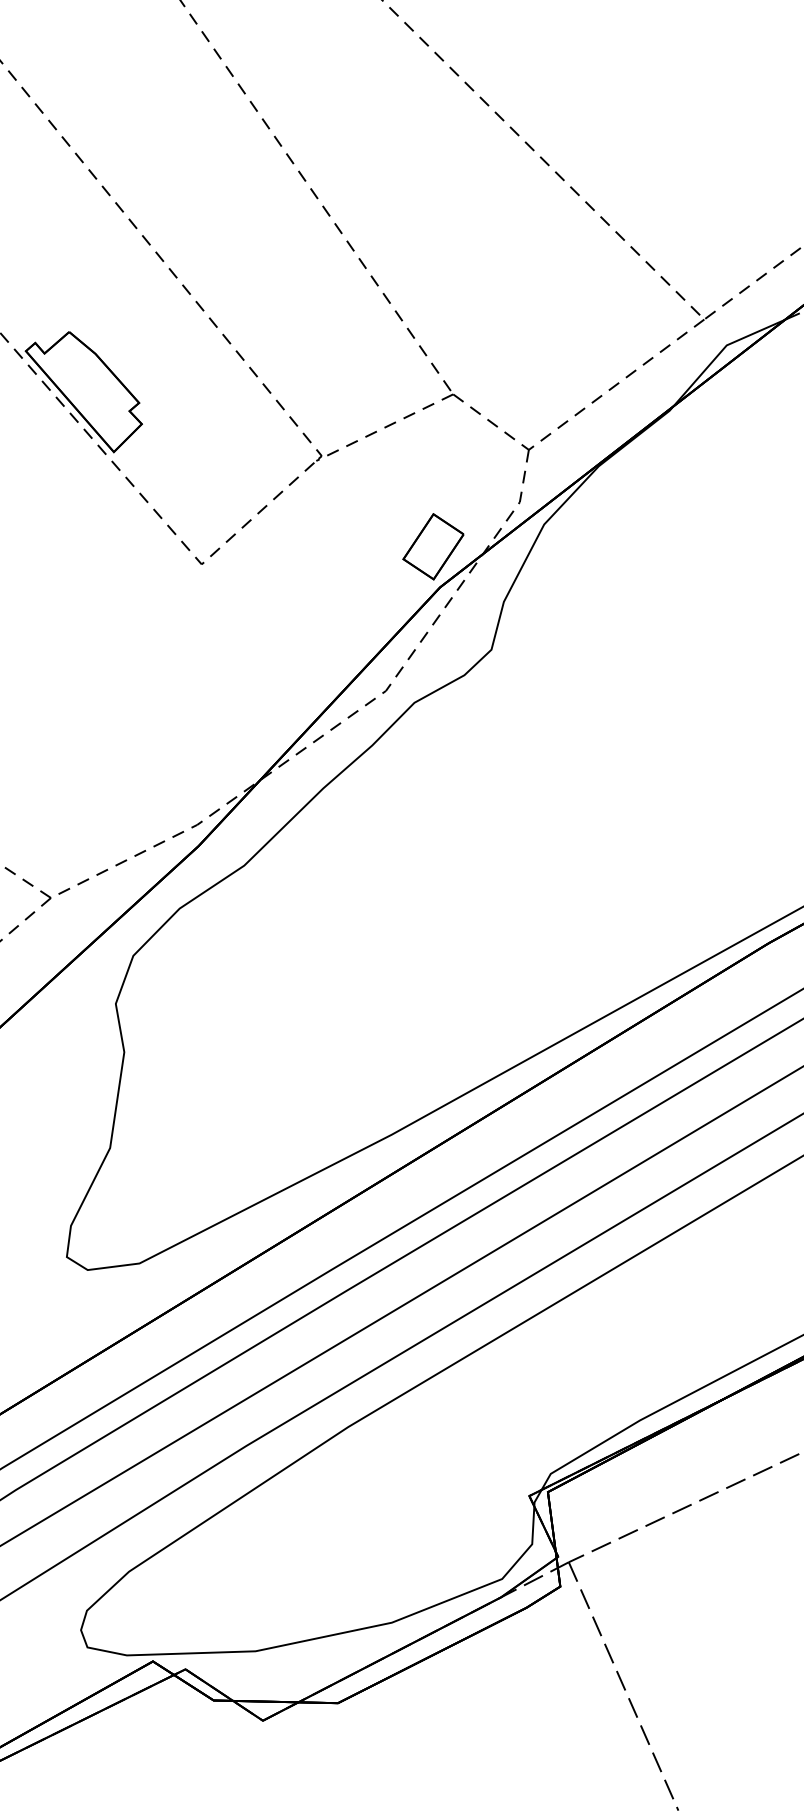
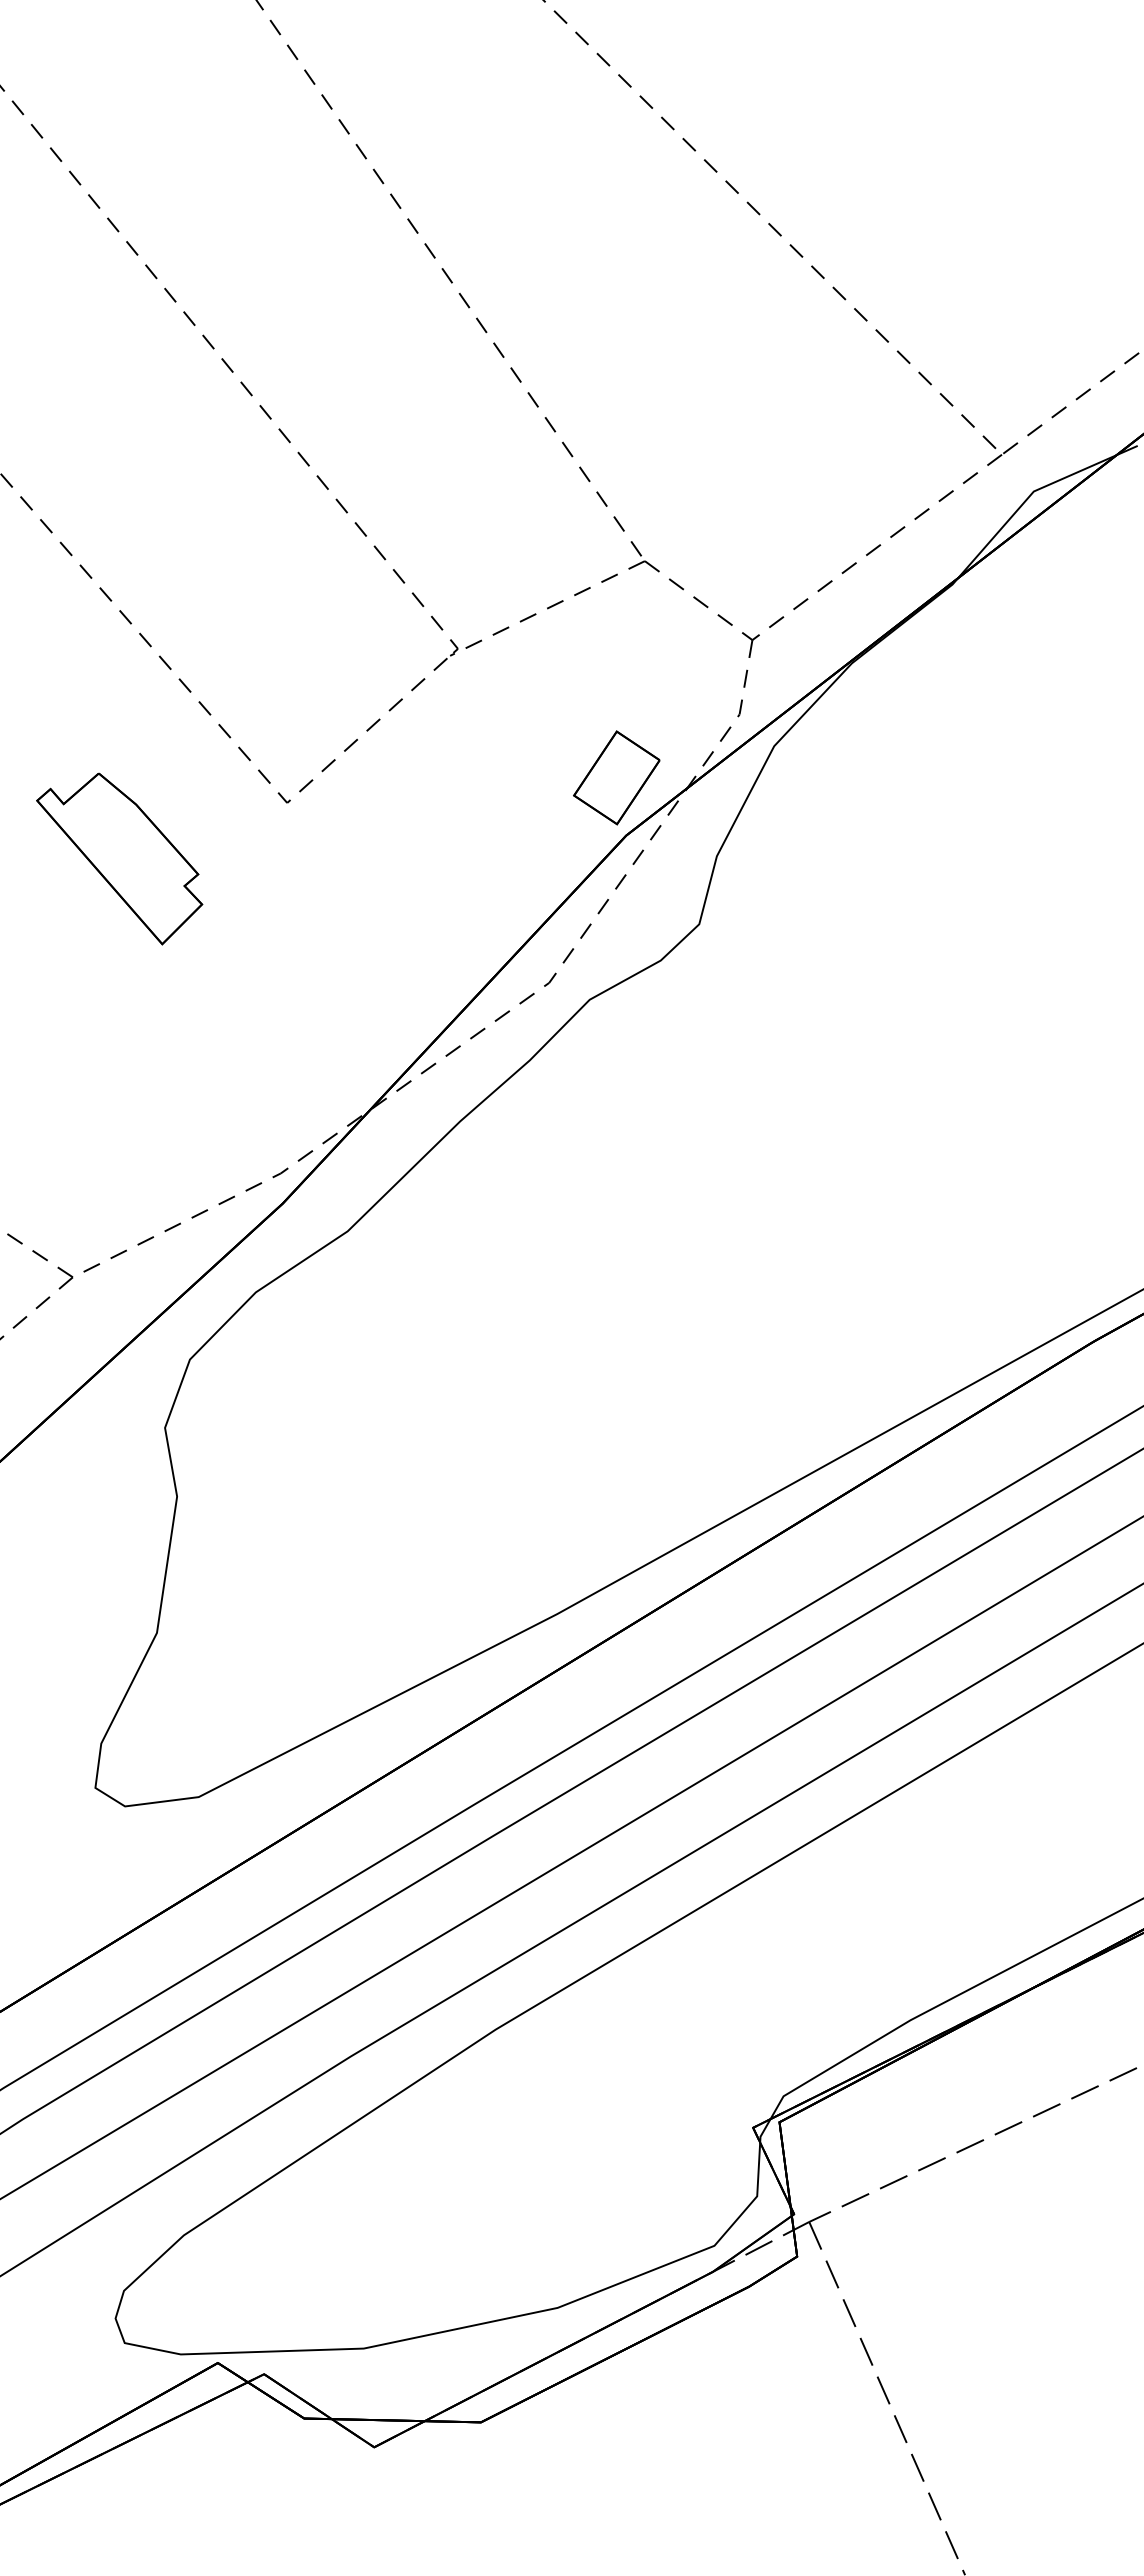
part: (83, 391) -> (119, 858), moved

